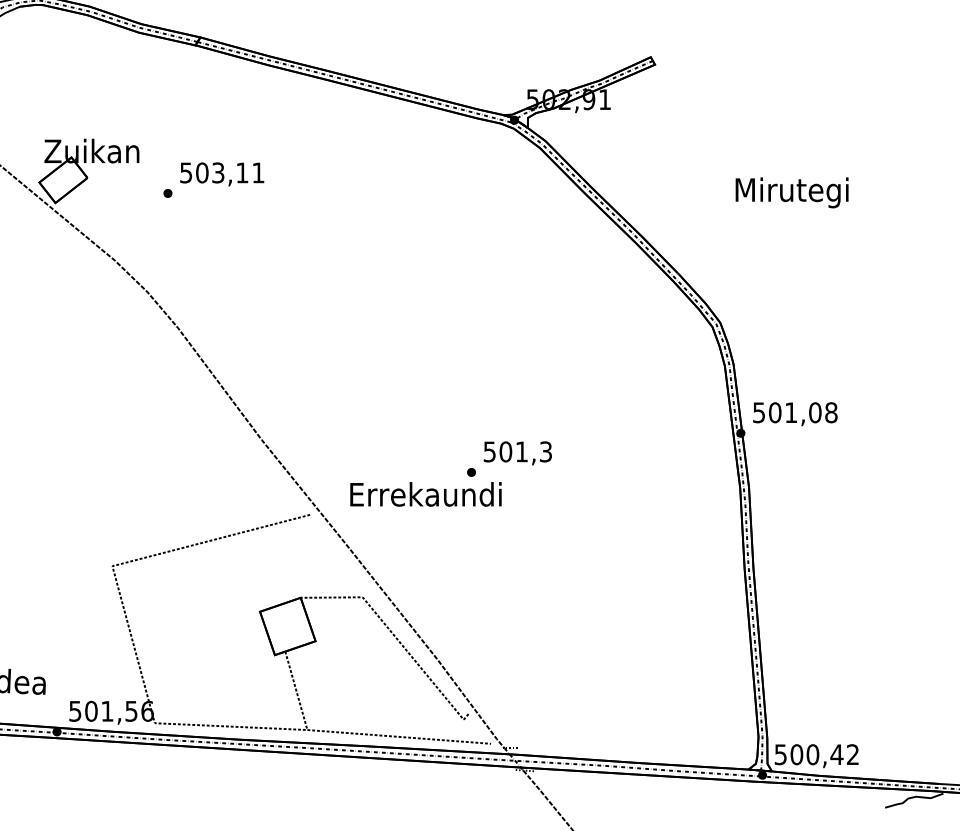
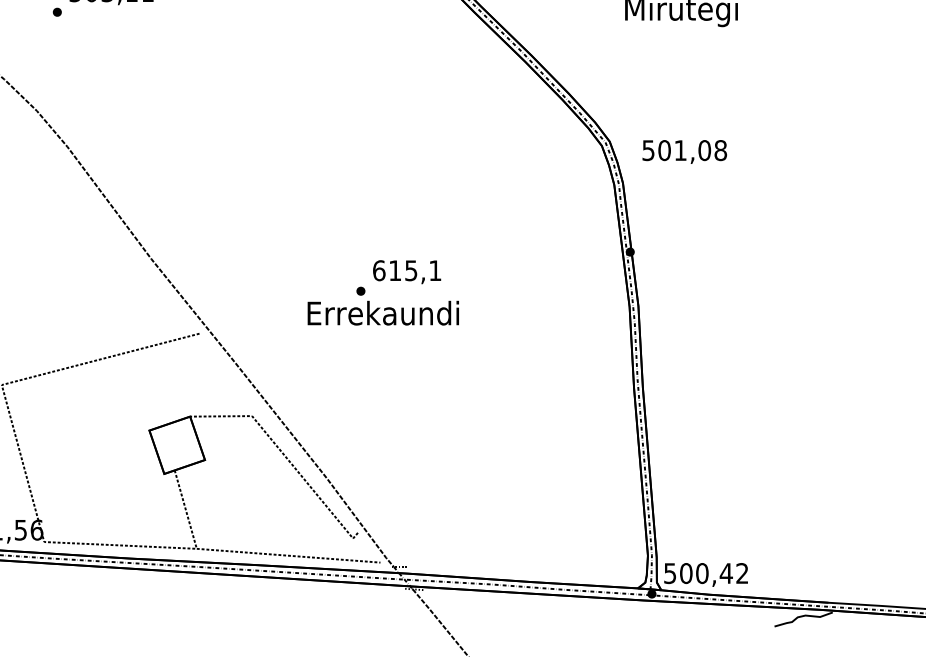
text: (795, 414) -> (684, 152), moved
text: (517, 451) -> (406, 270), 501,3 -> 615,1
text: (425, 494) -> (382, 313), moved

